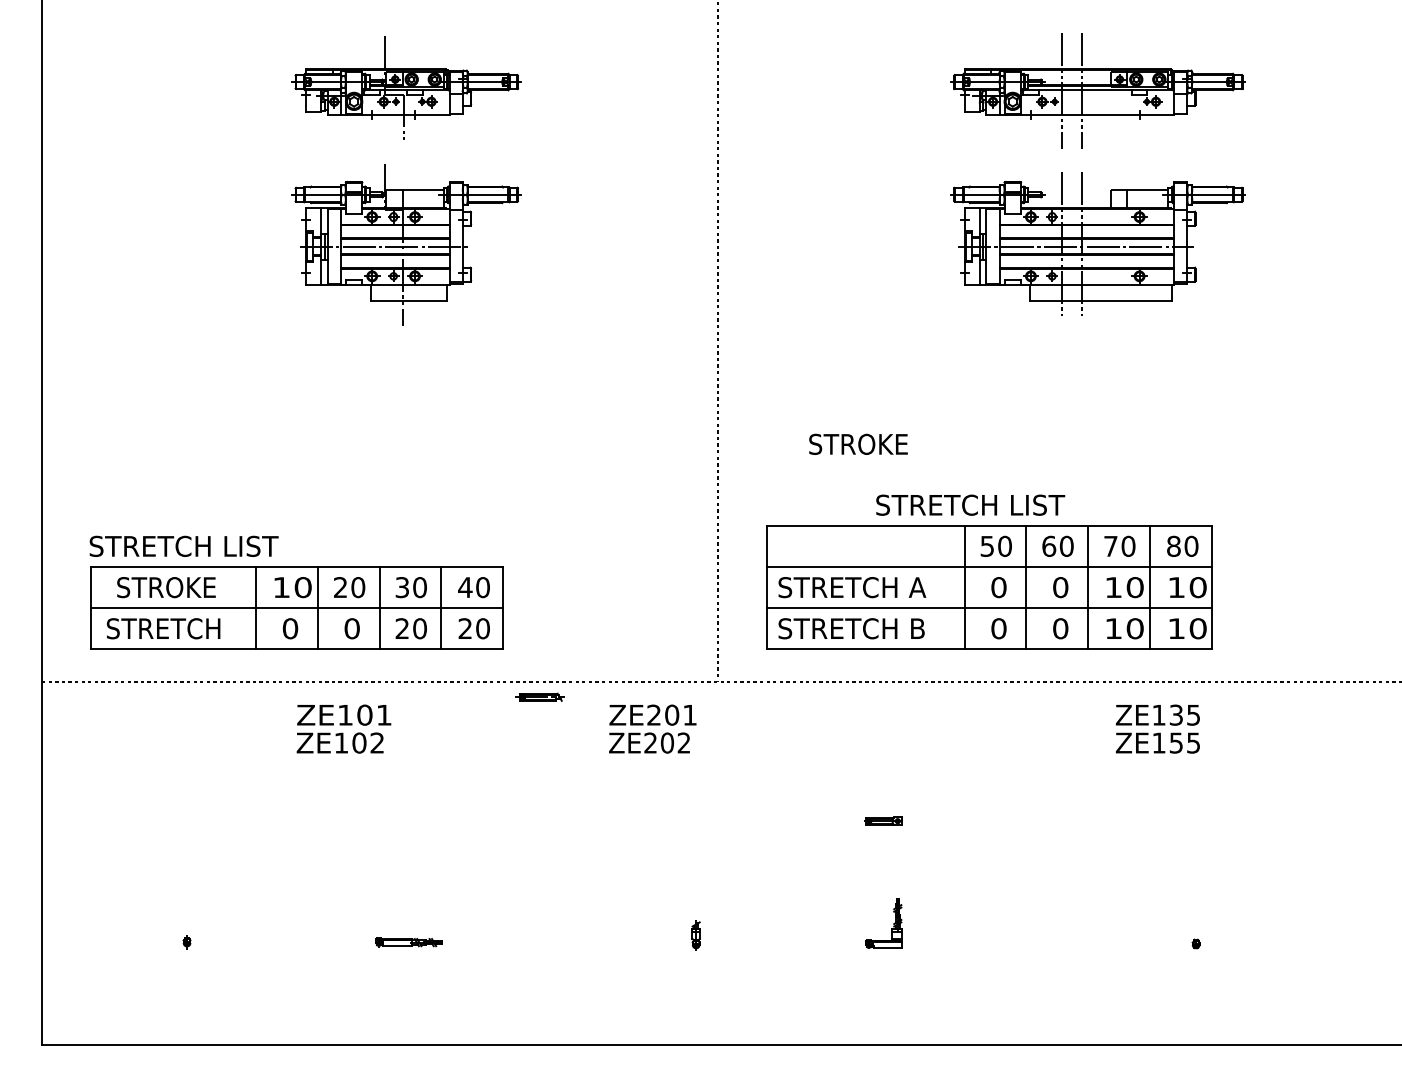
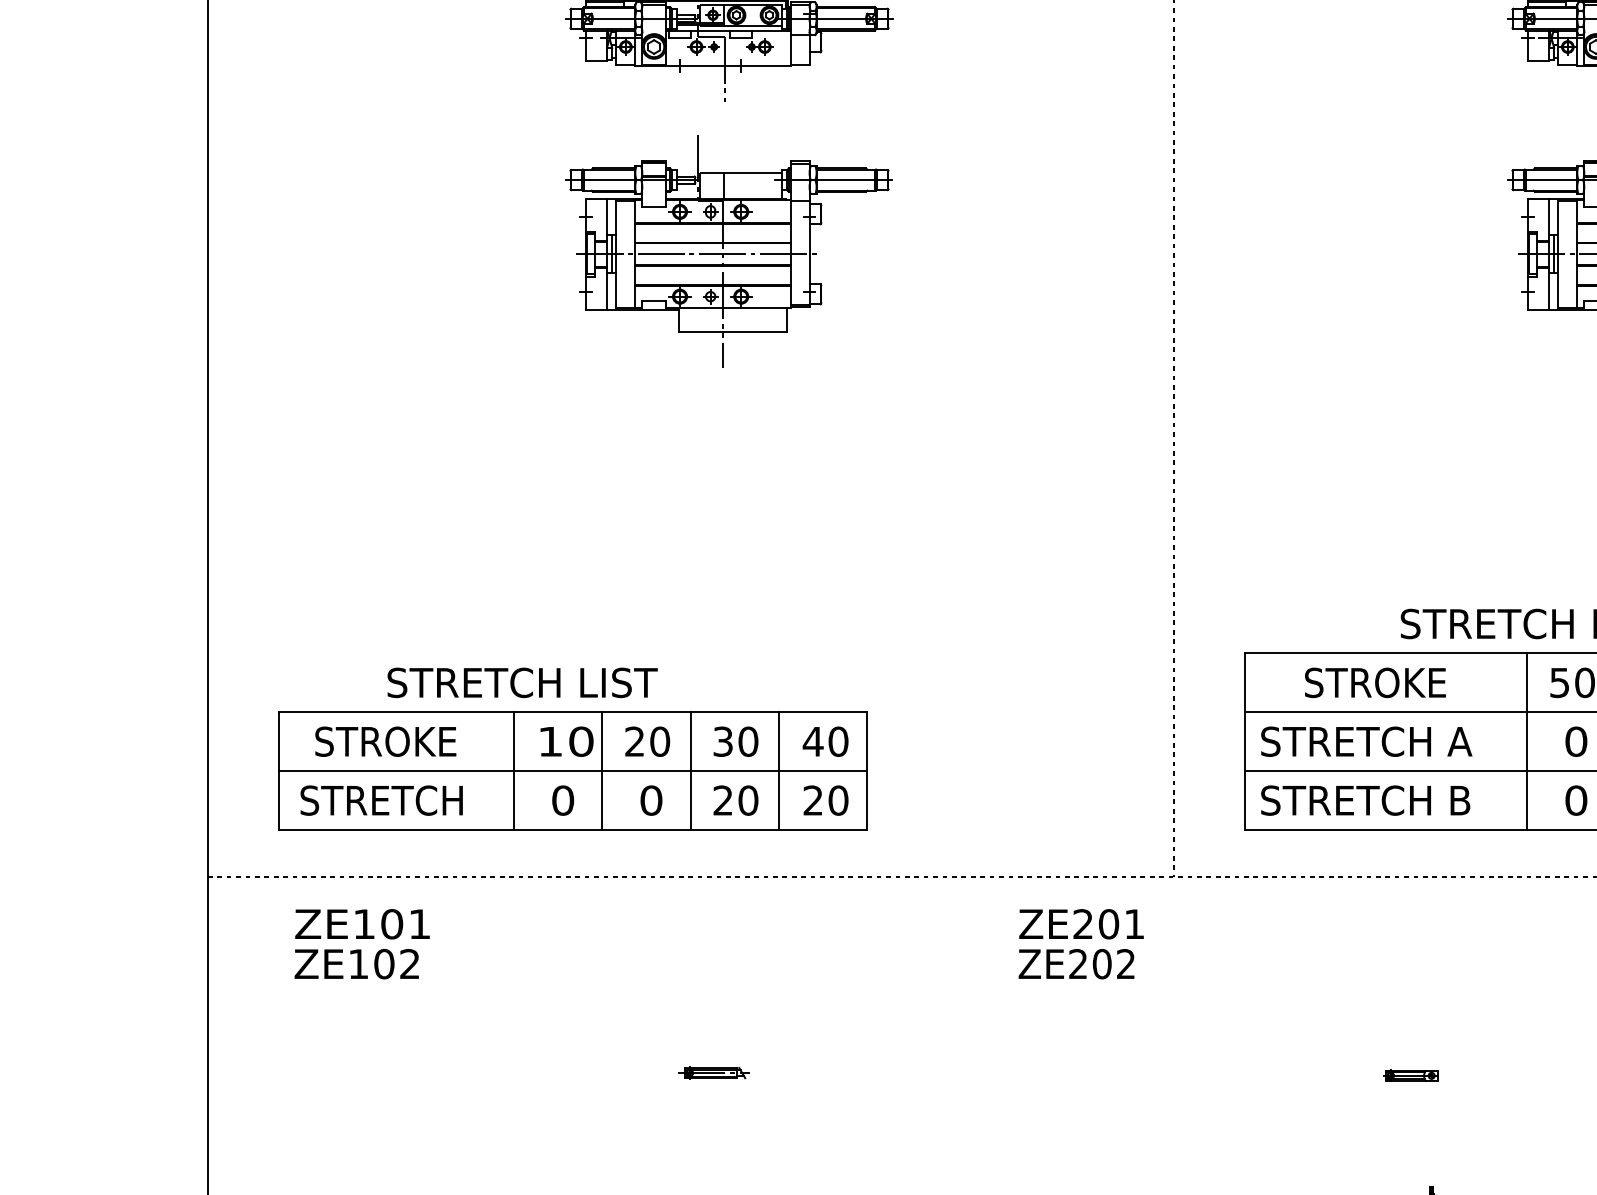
text: (858, 443) -> (1375, 681), moved
text: (183, 545) -> (521, 681), moved
part: (539, 696) -> (713, 1071), moved
text: (343, 728) -> (361, 943), moved

